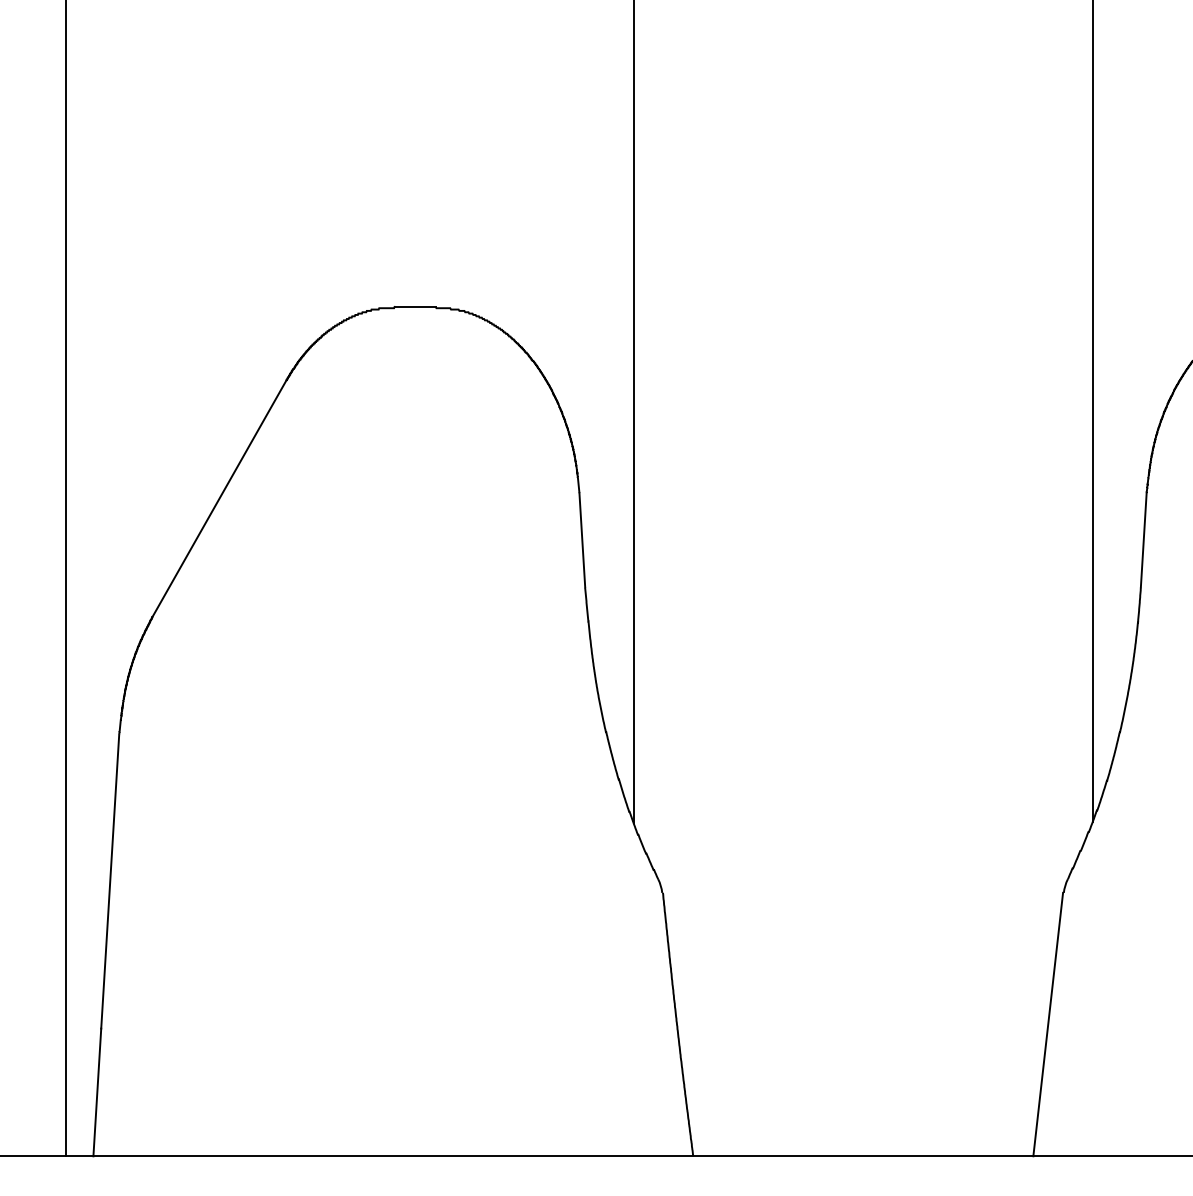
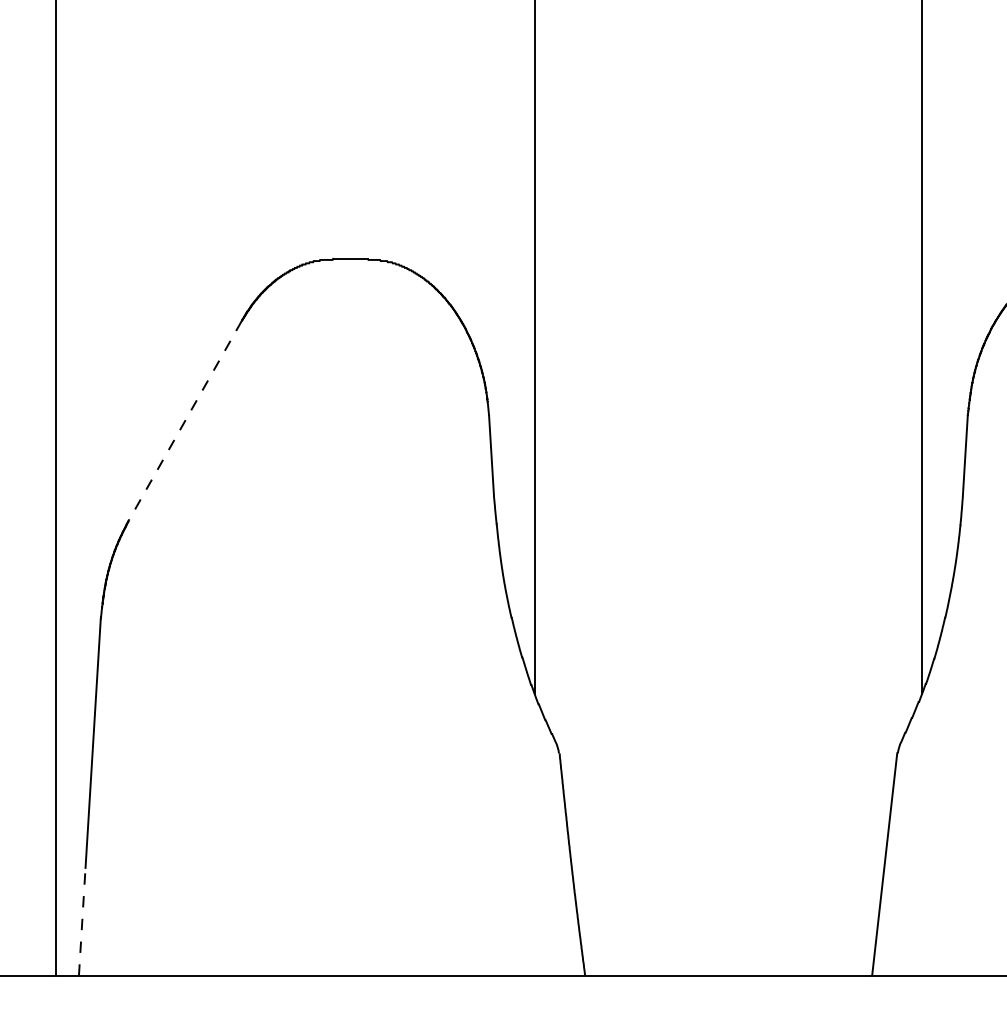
line: (219, 498) -> (185, 420), solid -> dashed
line: (97, 1092) -> (82, 921), solid -> dashed

